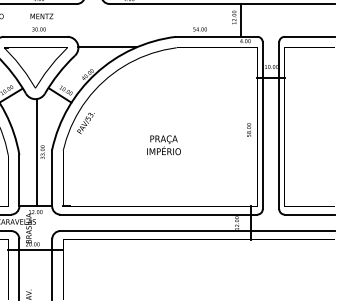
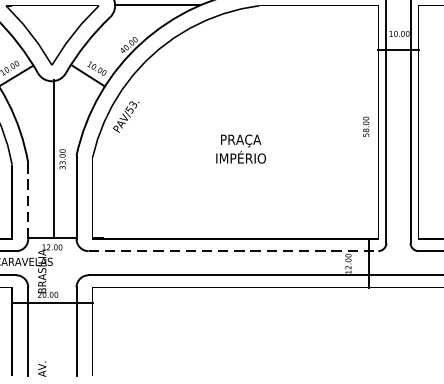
line: (19, 180) -> (28, 200), solid -> dashed
line: (159, 214) -> (234, 250), solid -> dashed

